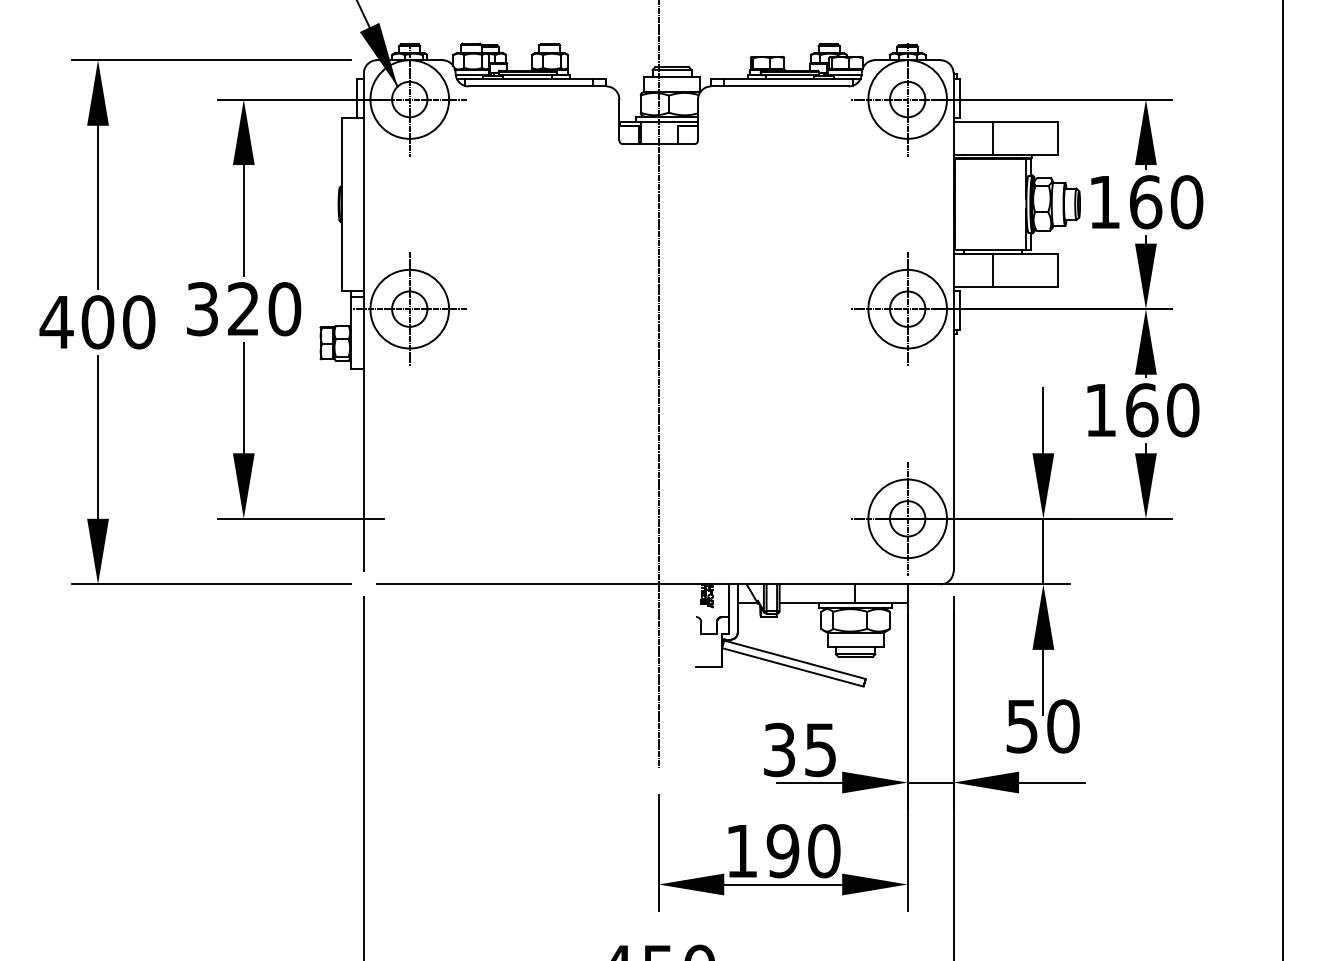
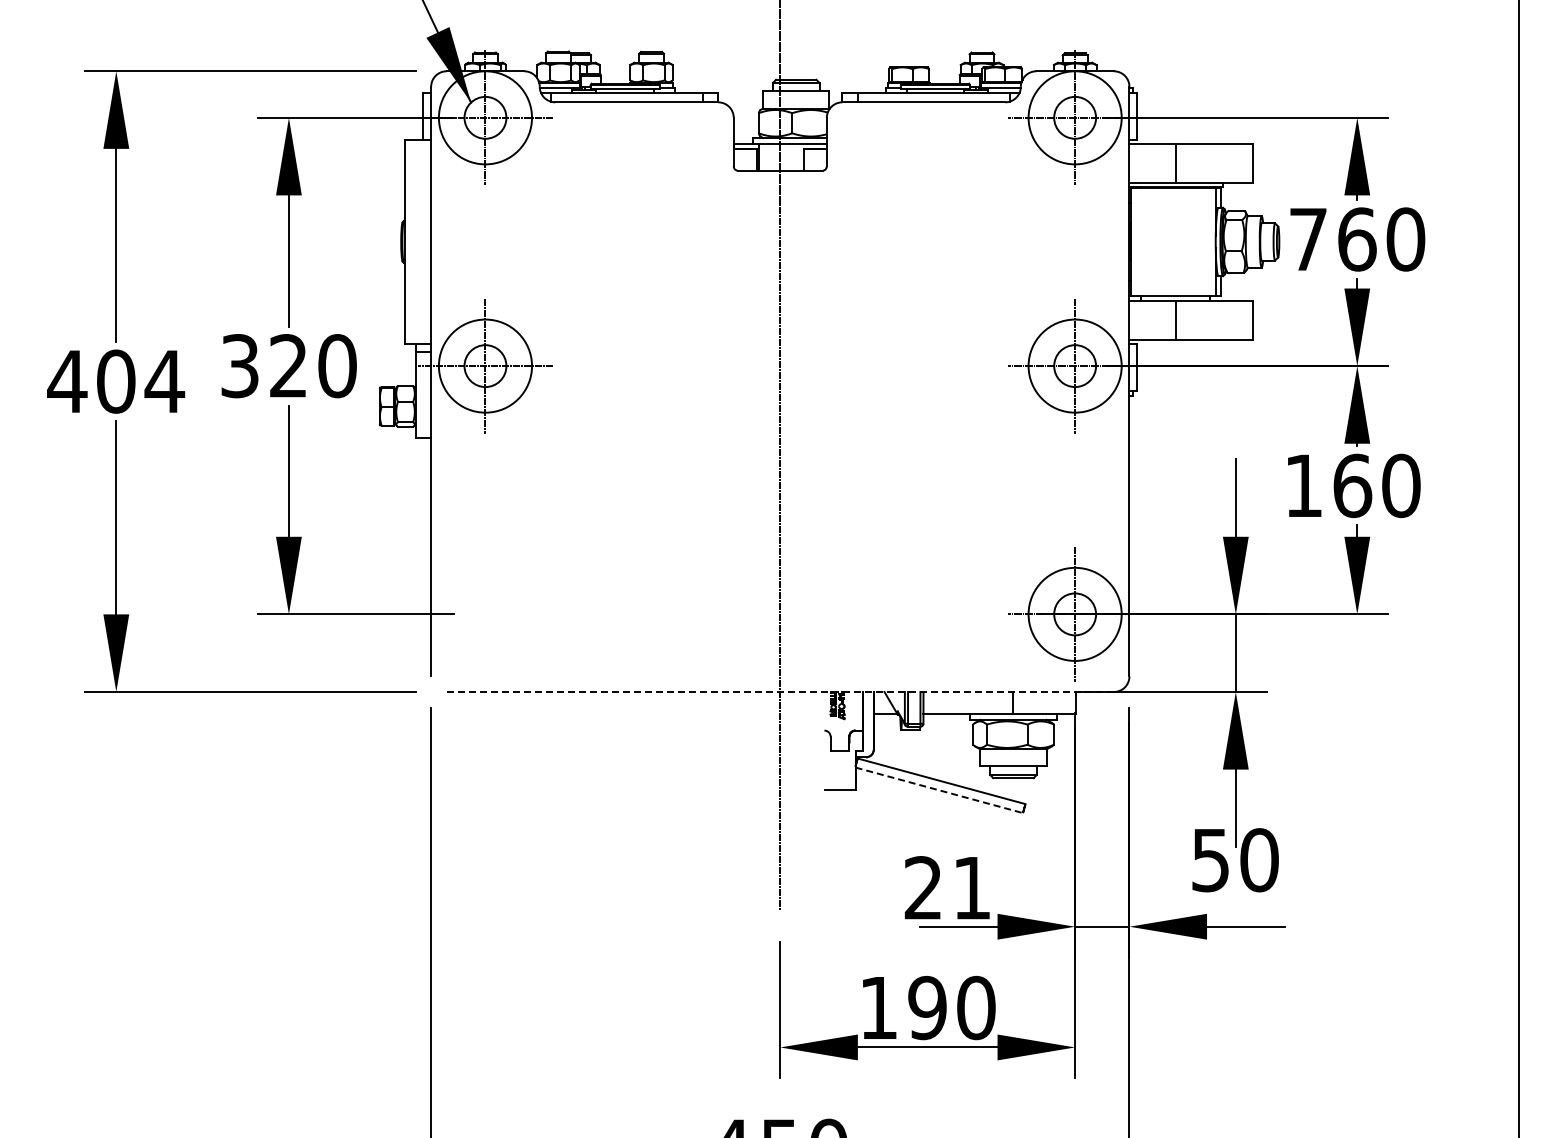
text: (1104, 202) -> (1308, 239), 160 -> 760
text: (138, 322) -> (164, 381), 400 -> 404
line: (658, 583) -> (780, 691), solid -> dashed
line: (793, 667) -> (939, 790), solid -> dashed
text: (799, 750) -> (946, 888), 35 -> 21

